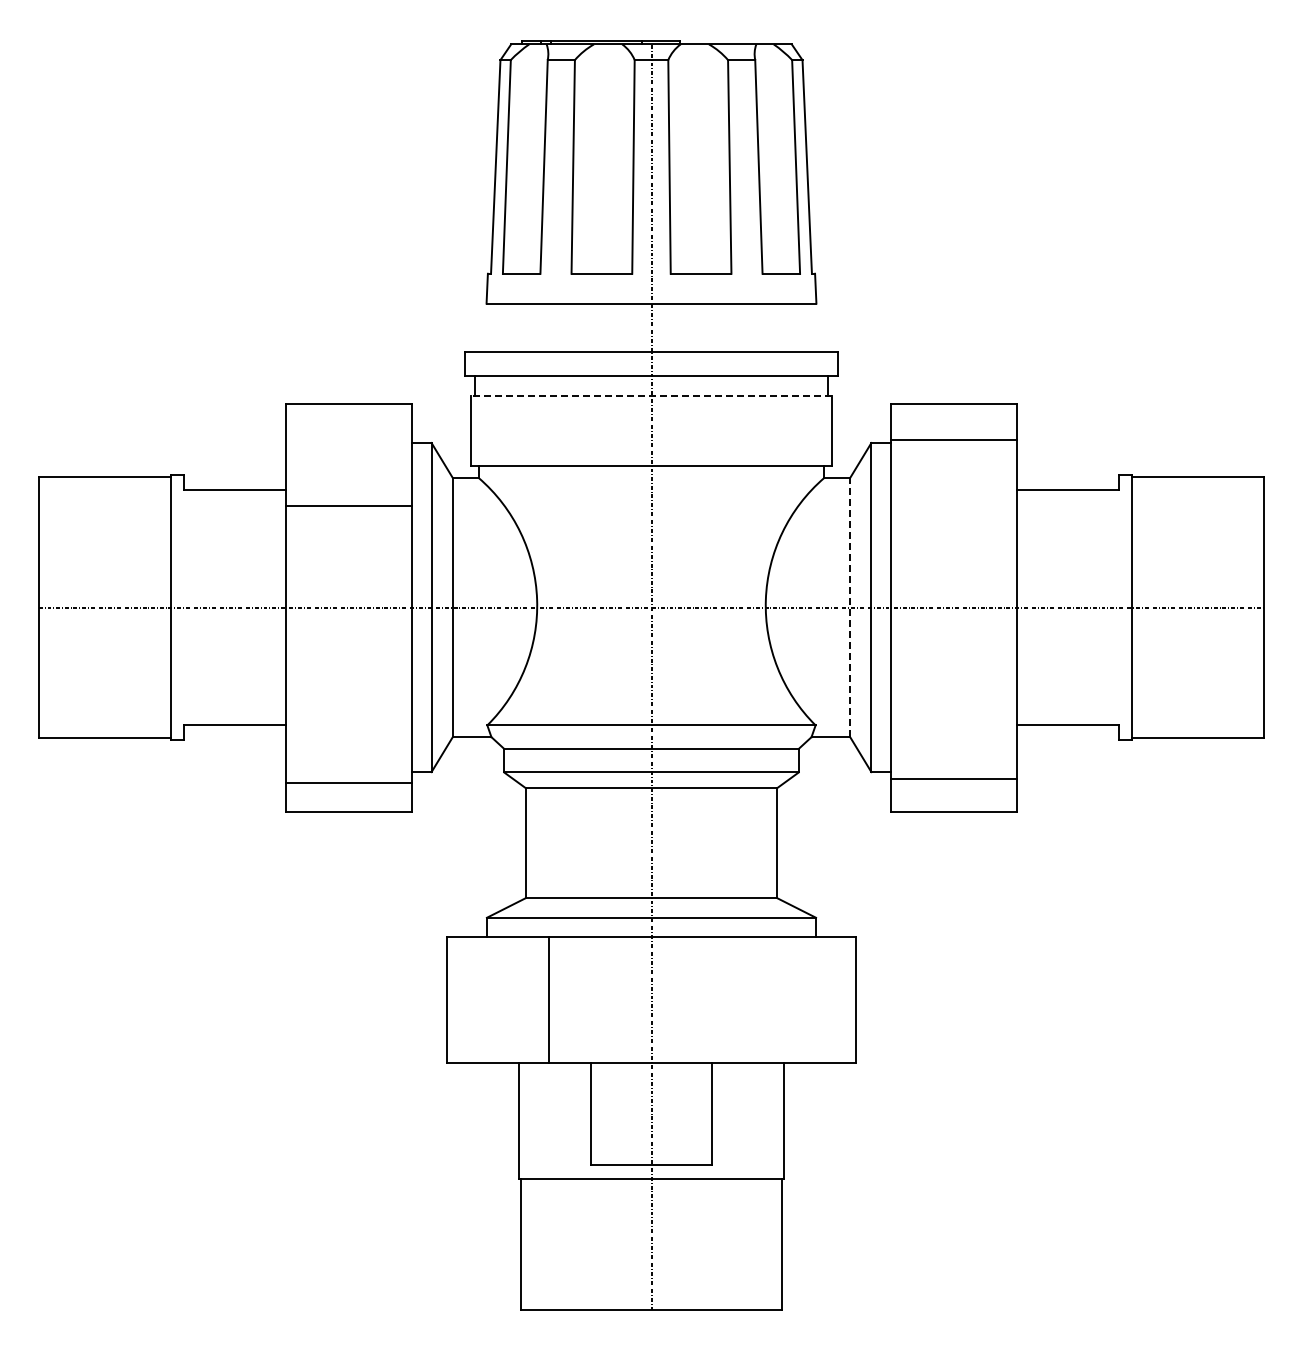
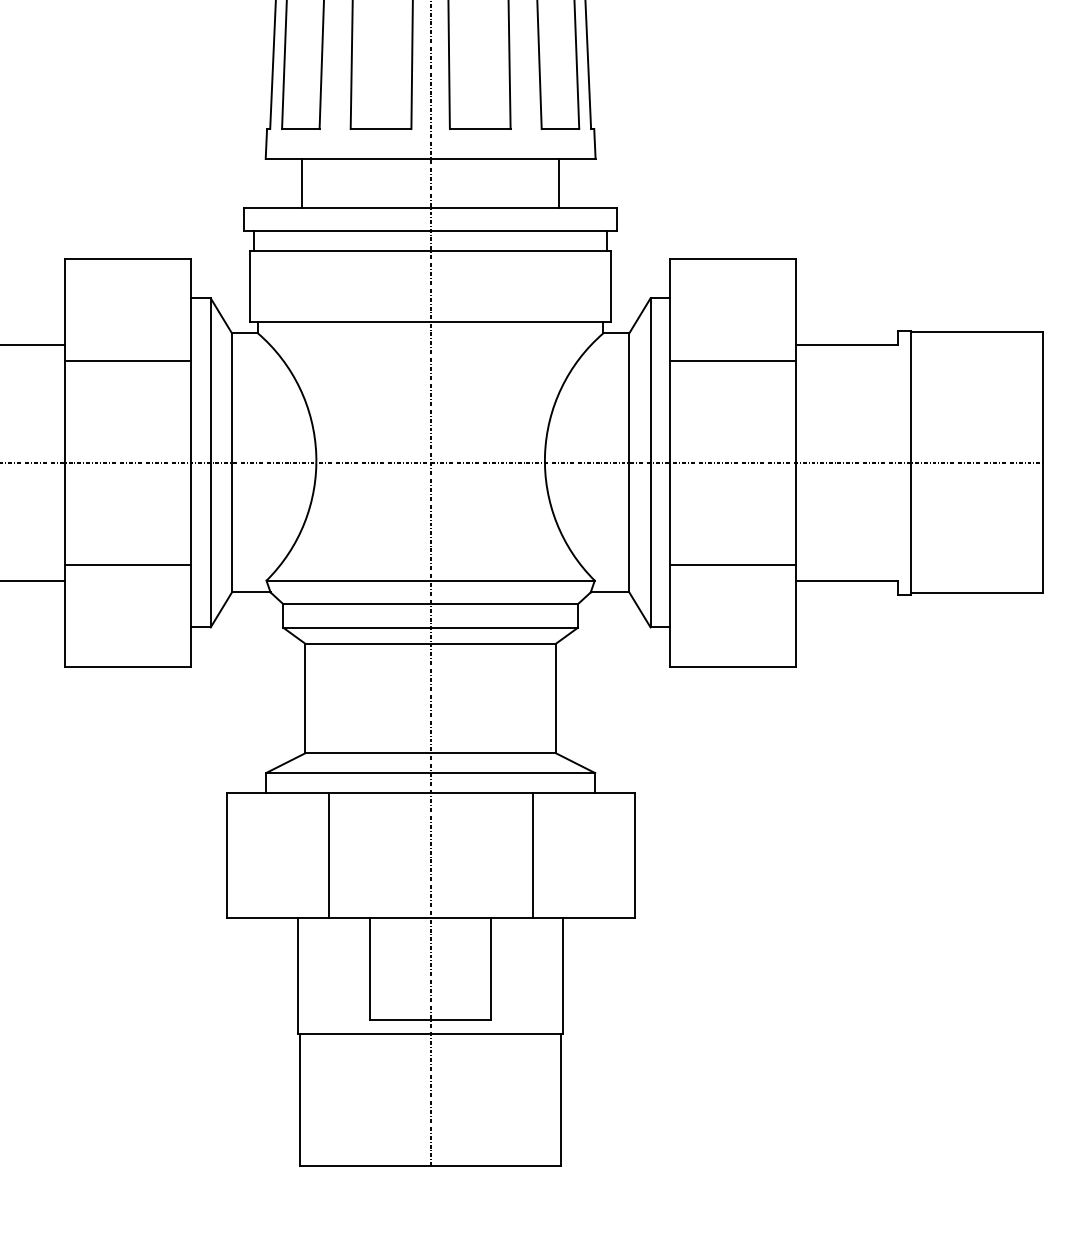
line: (522, 327) -> (301, 182), added
line: (780, 327) -> (559, 182), added
line: (651, 395) -> (430, 250), dashed -> solid
line: (953, 439) -> (732, 360), moved
line: (850, 607) -> (629, 462), dashed -> solid
line: (953, 778) -> (732, 564), moved
line: (348, 782) -> (127, 564), moved
line: (753, 1000) -> (532, 855), added

